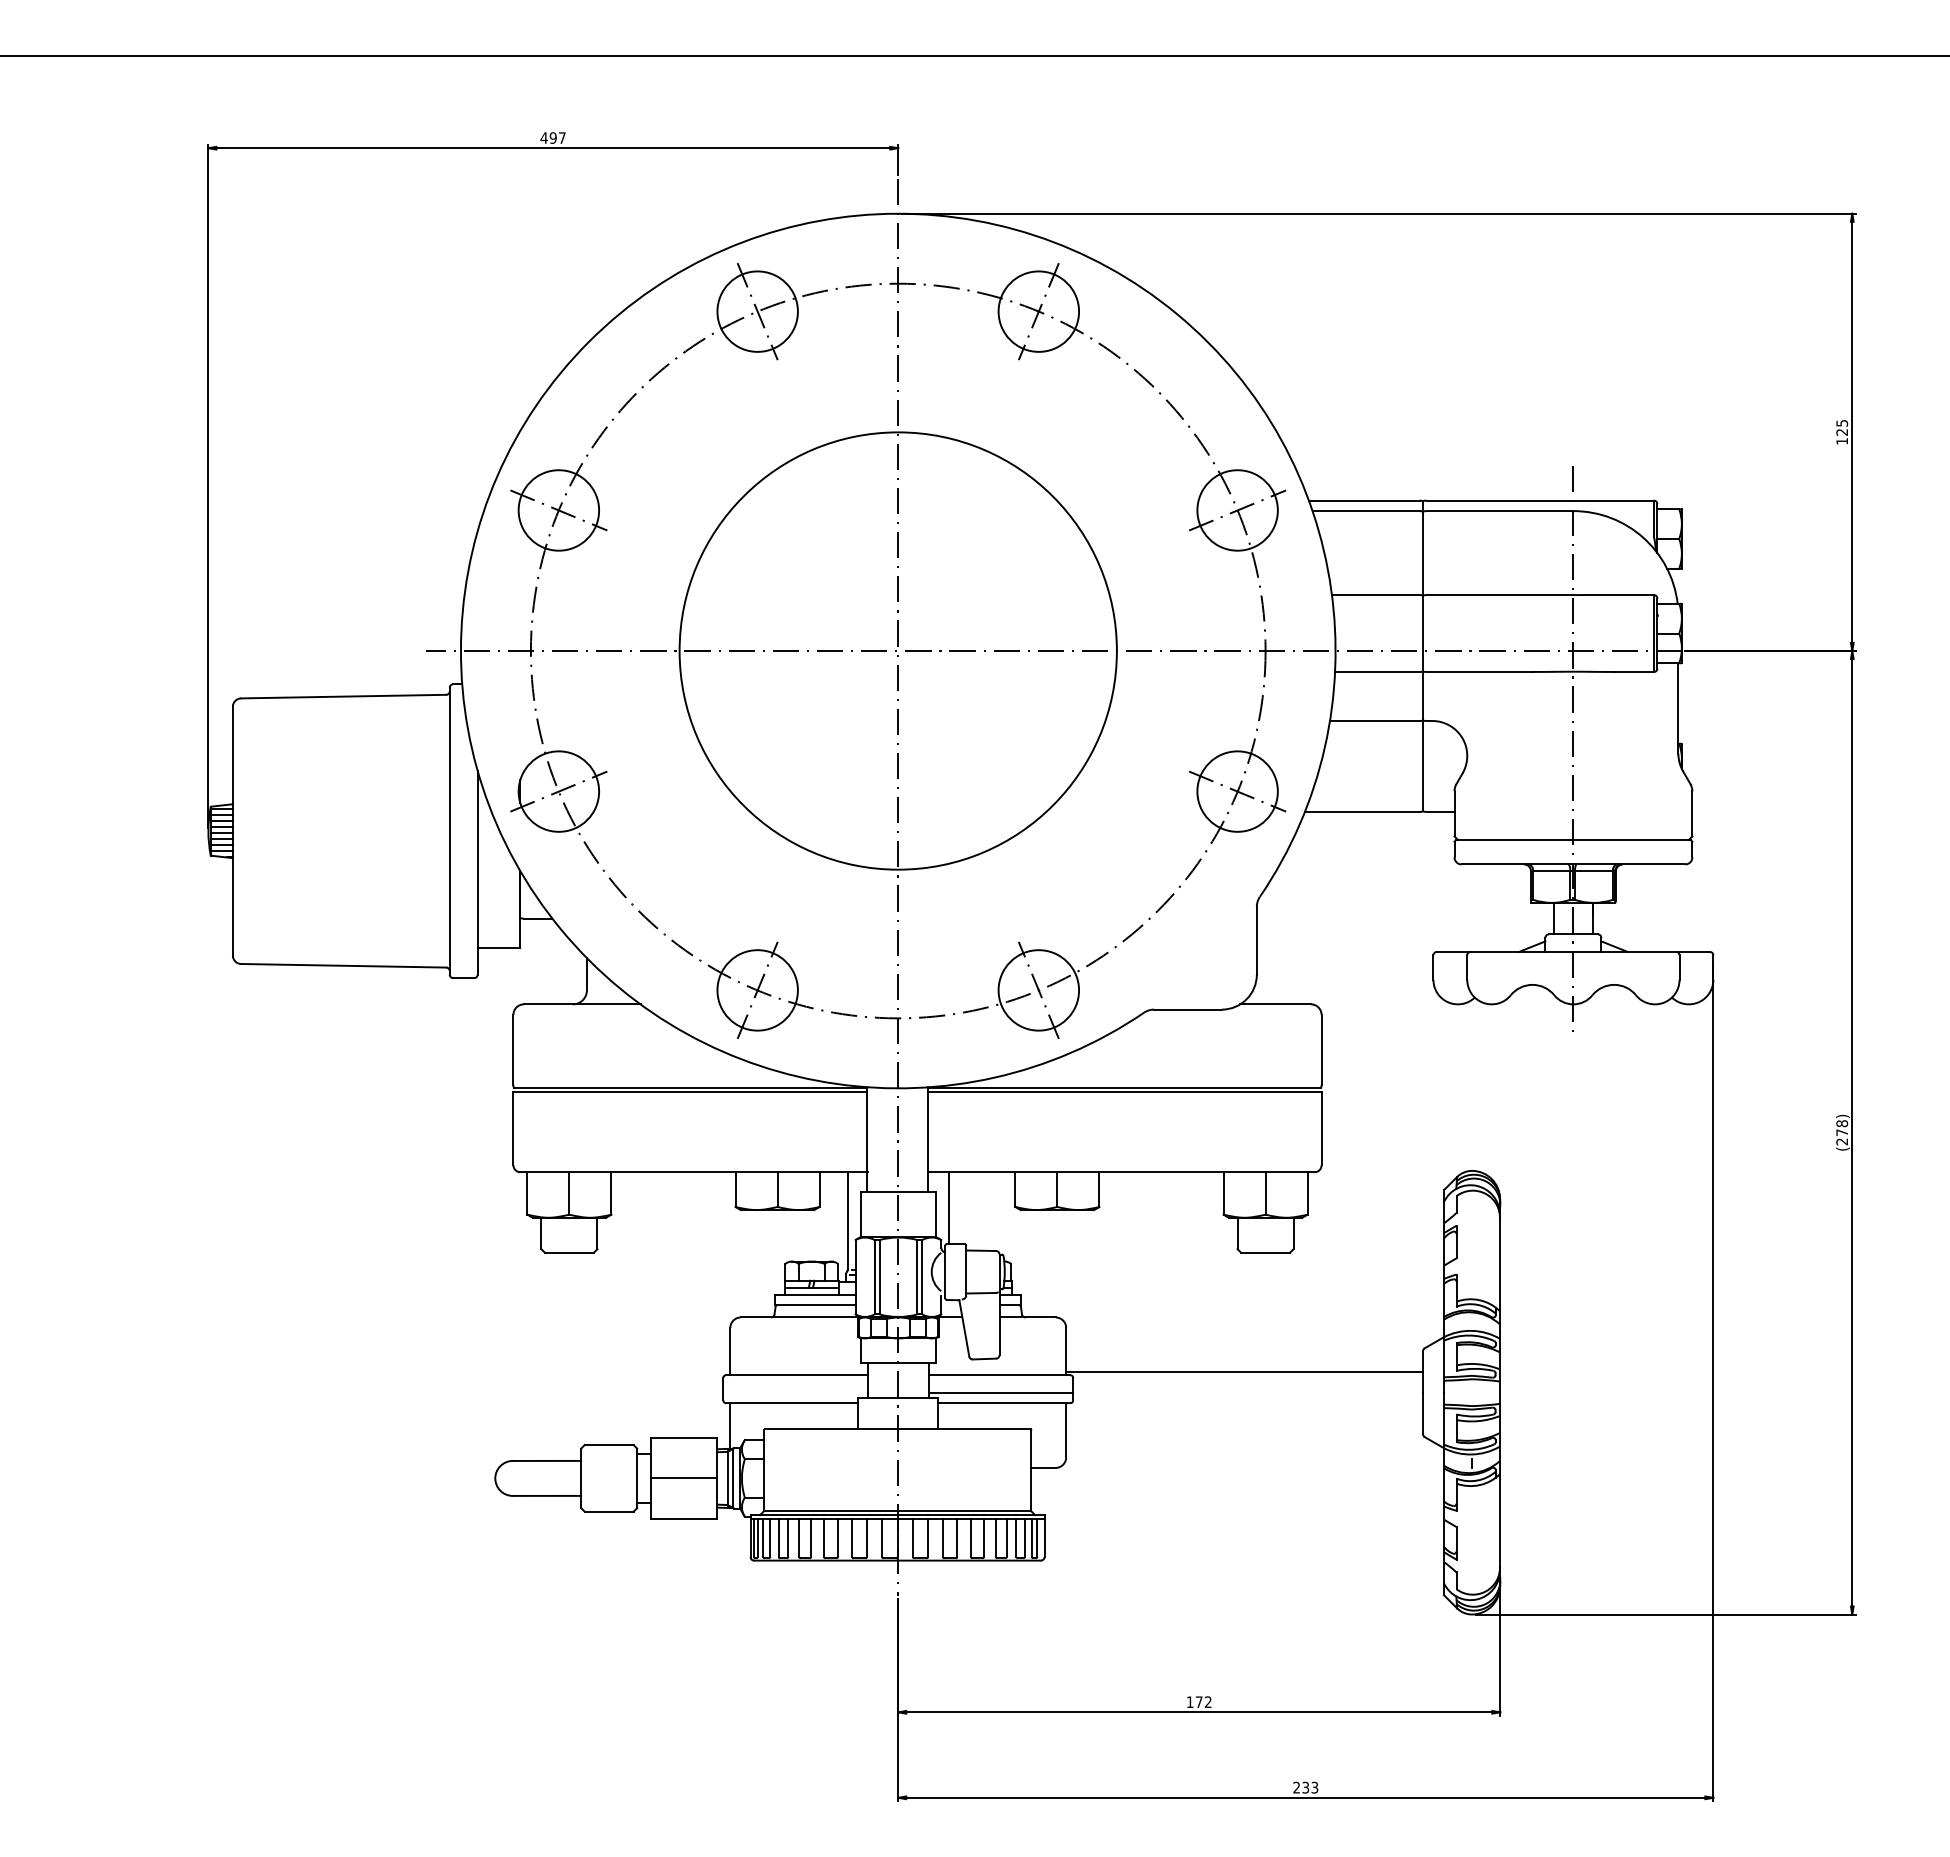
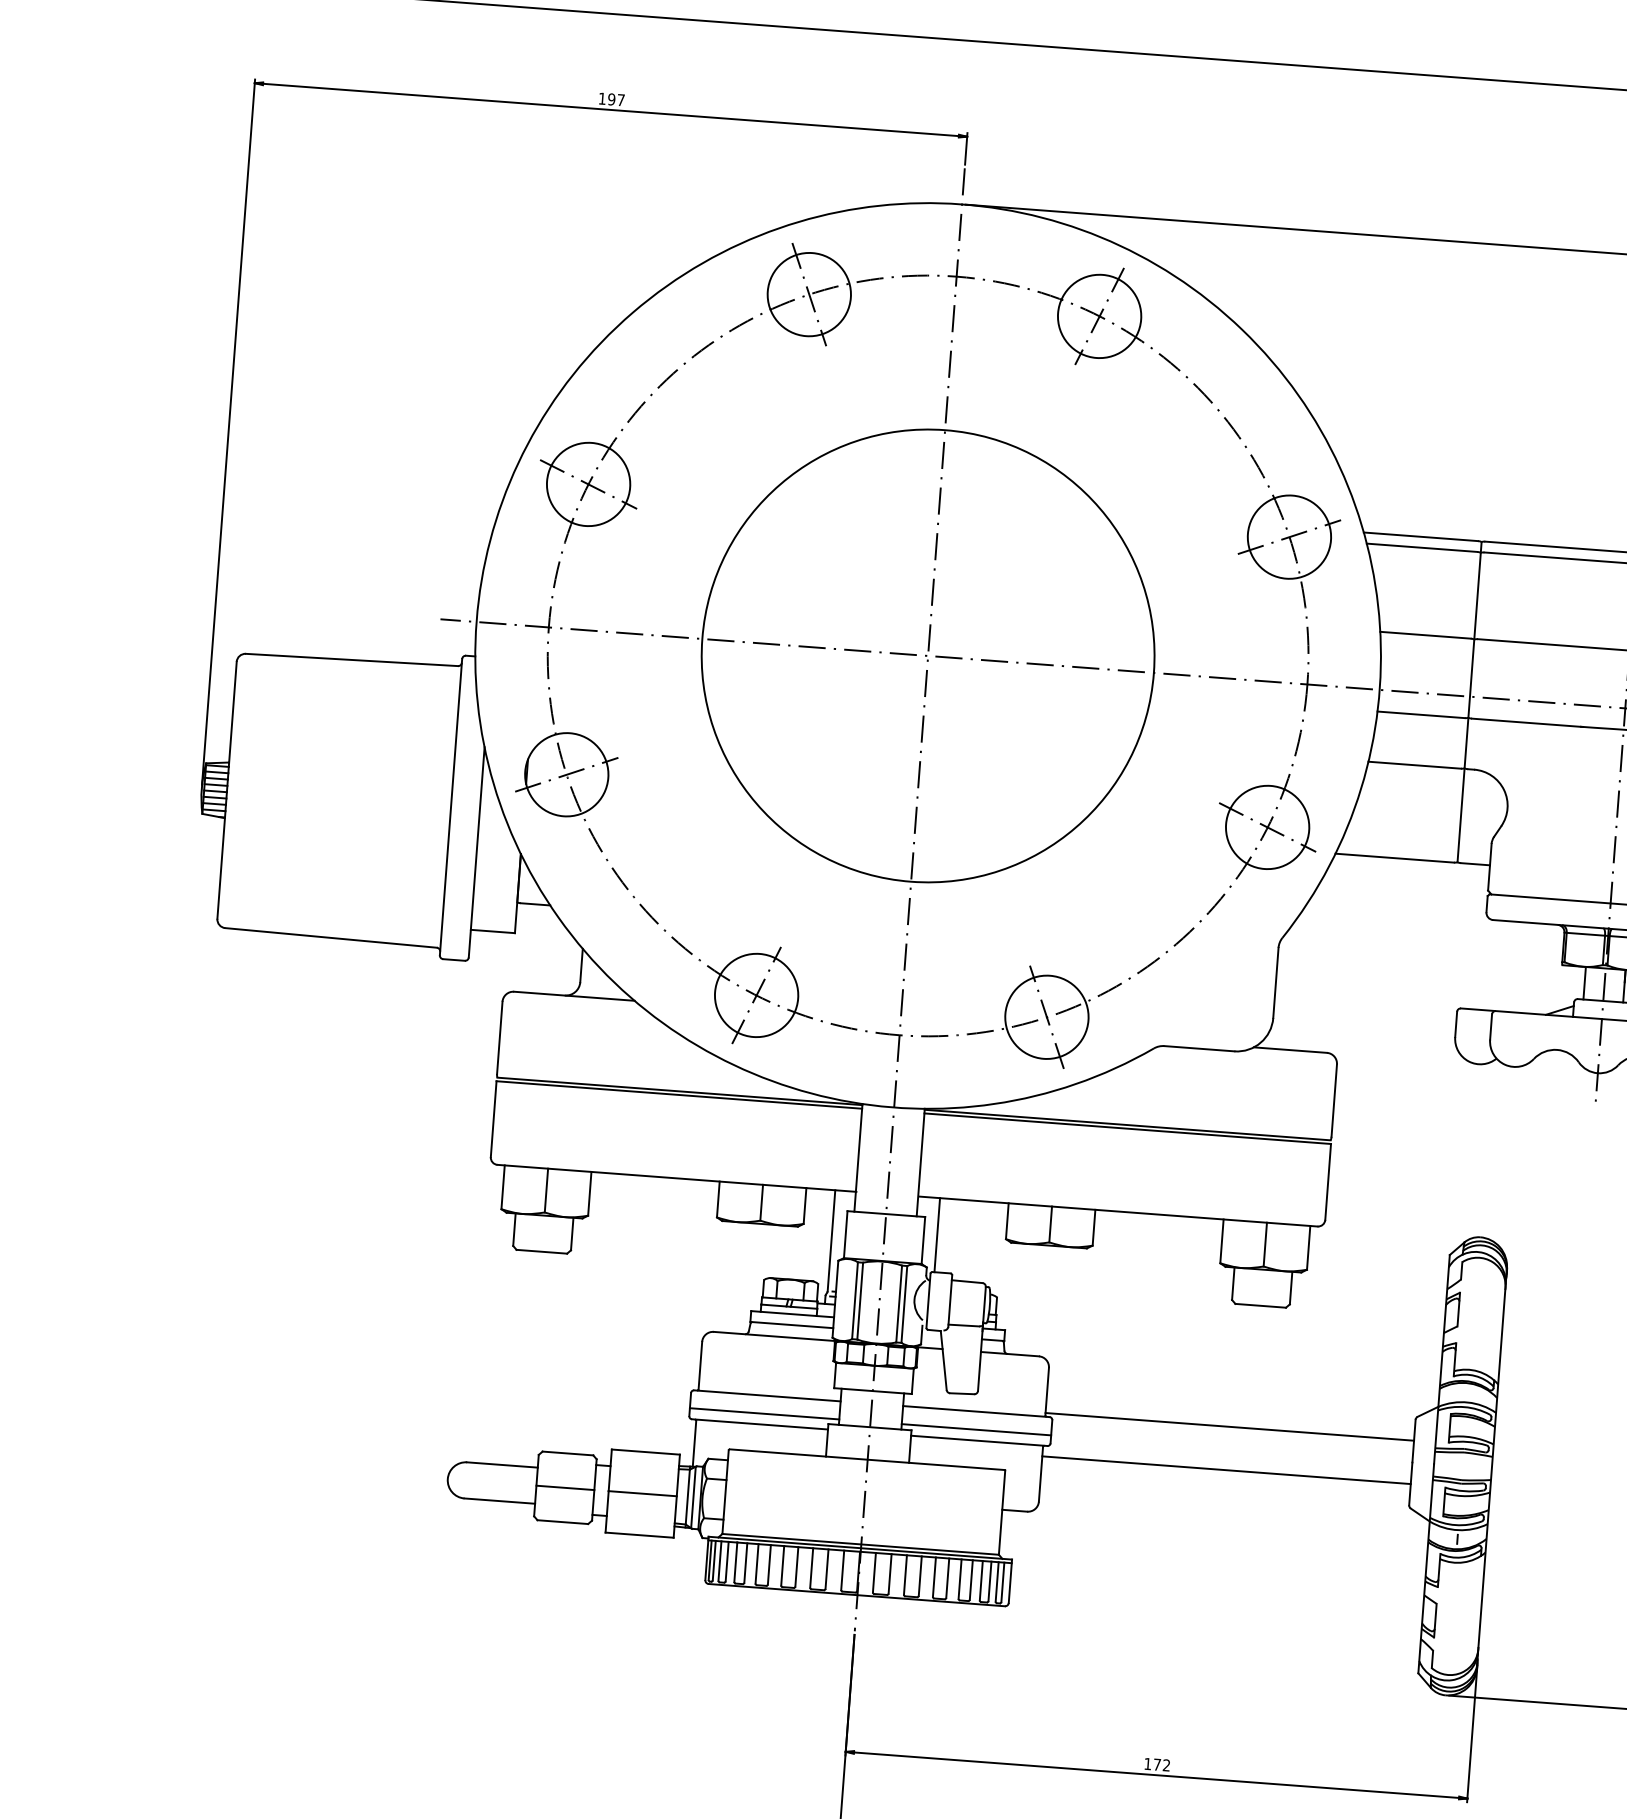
text: (543, 137) -> (601, 98), 497 -> 197
line: (795, 1392) -> (764, 1413), added
line: (1244, 1413) -> (1226, 1470), added
line: (609, 1478) -> (565, 1487), added

